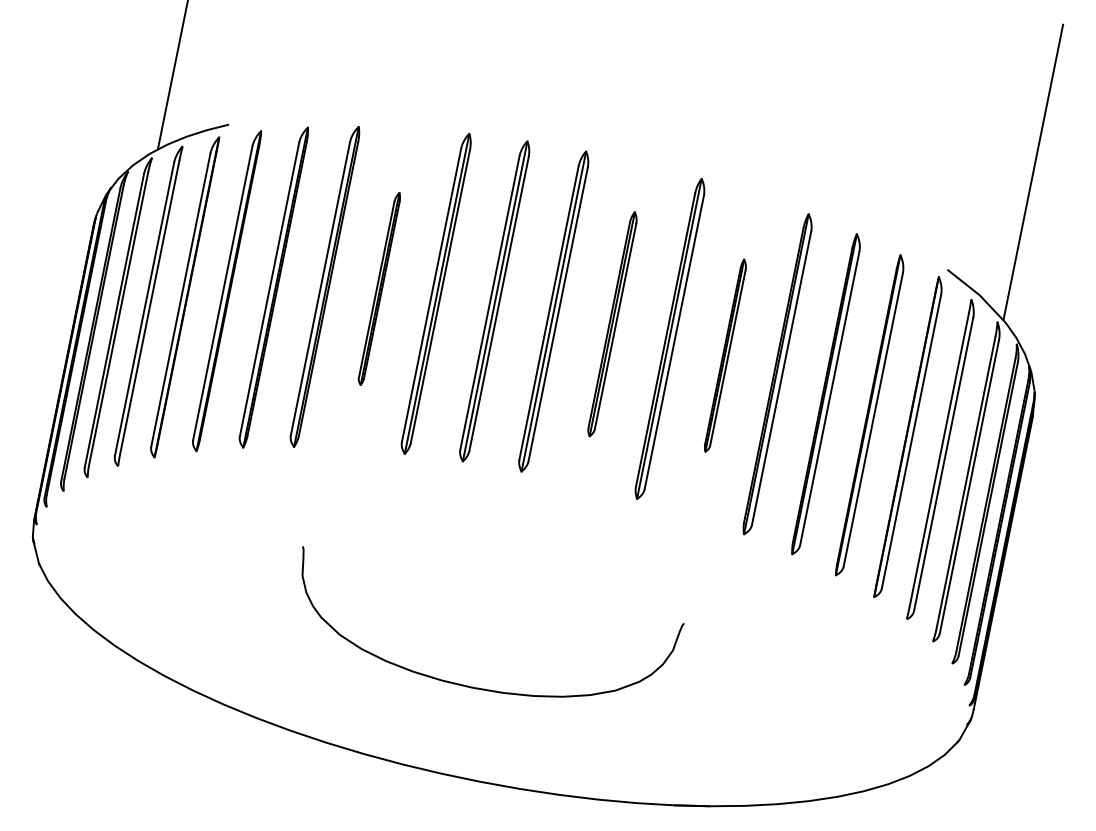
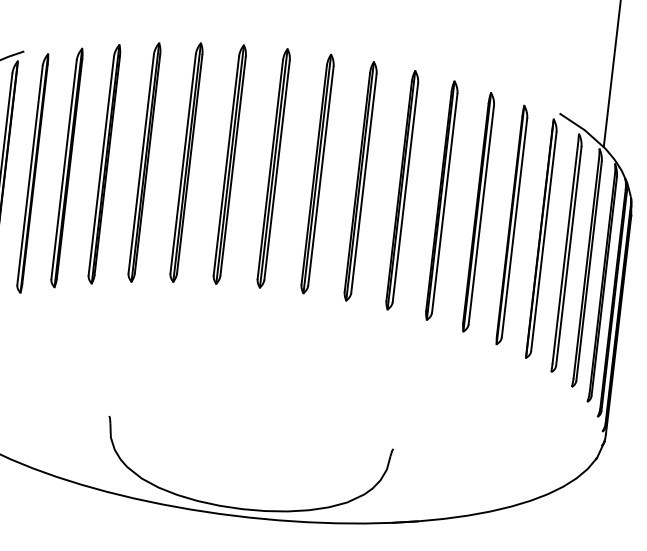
part: (379, 288) -> (144, 162), size x1.67
part: (612, 324) -> (317, 174), size x1.43
part: (725, 355) -> (402, 190), size x1.67
part: (478, 687) -> (246, 508), moved

